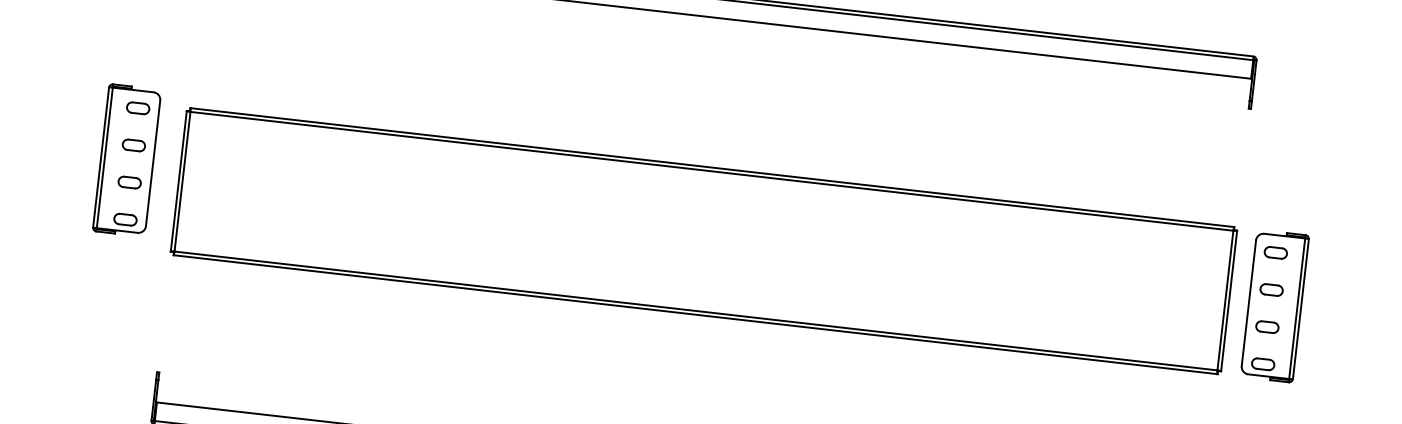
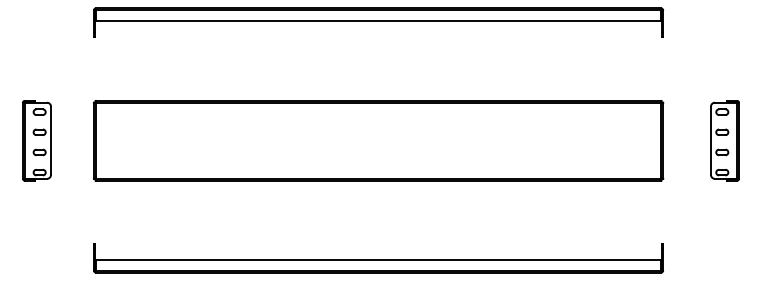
part: (126, 159) -> (36, 140), moved
part: (1273, 305) -> (724, 140), moved

